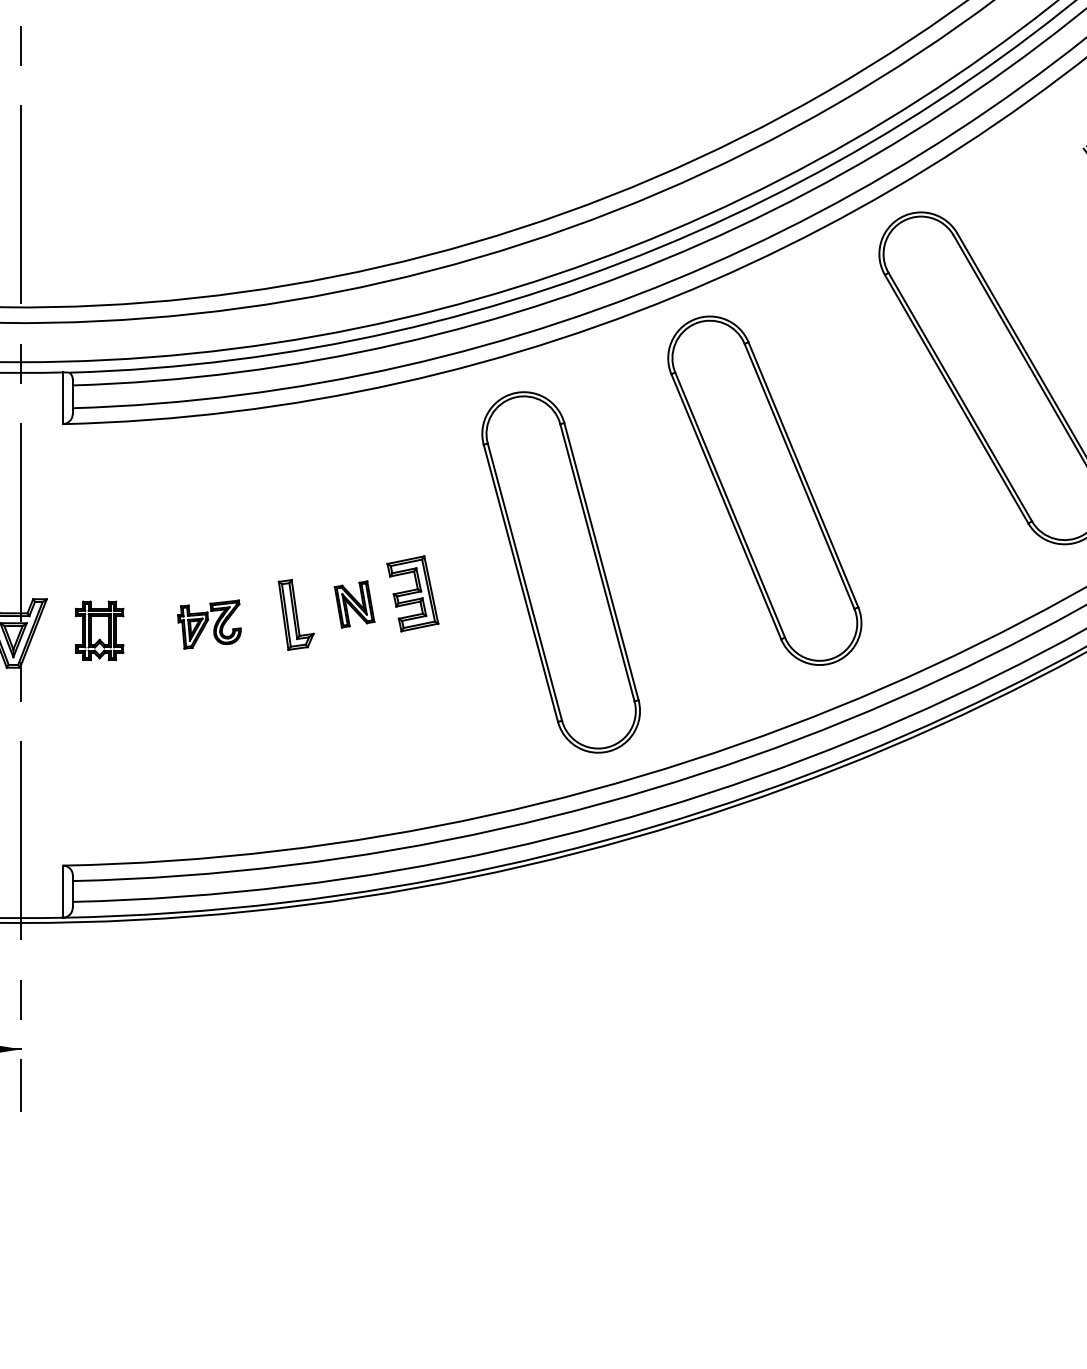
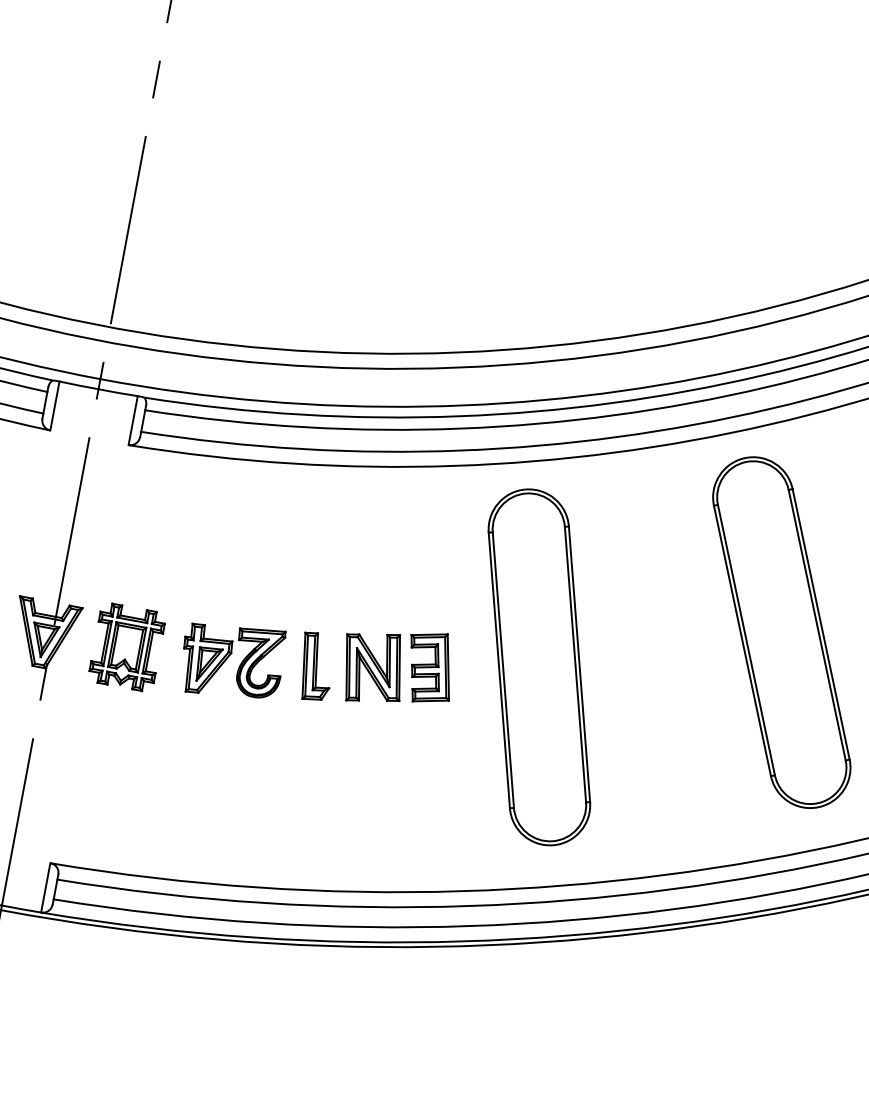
part: (560, 572) -> (538, 667), moved
part: (354, 604) -> (373, 667), size x1.67
part: (209, 624) -> (232, 660), size x1.67
part: (99, 630) -> (126, 647), size x1.43

